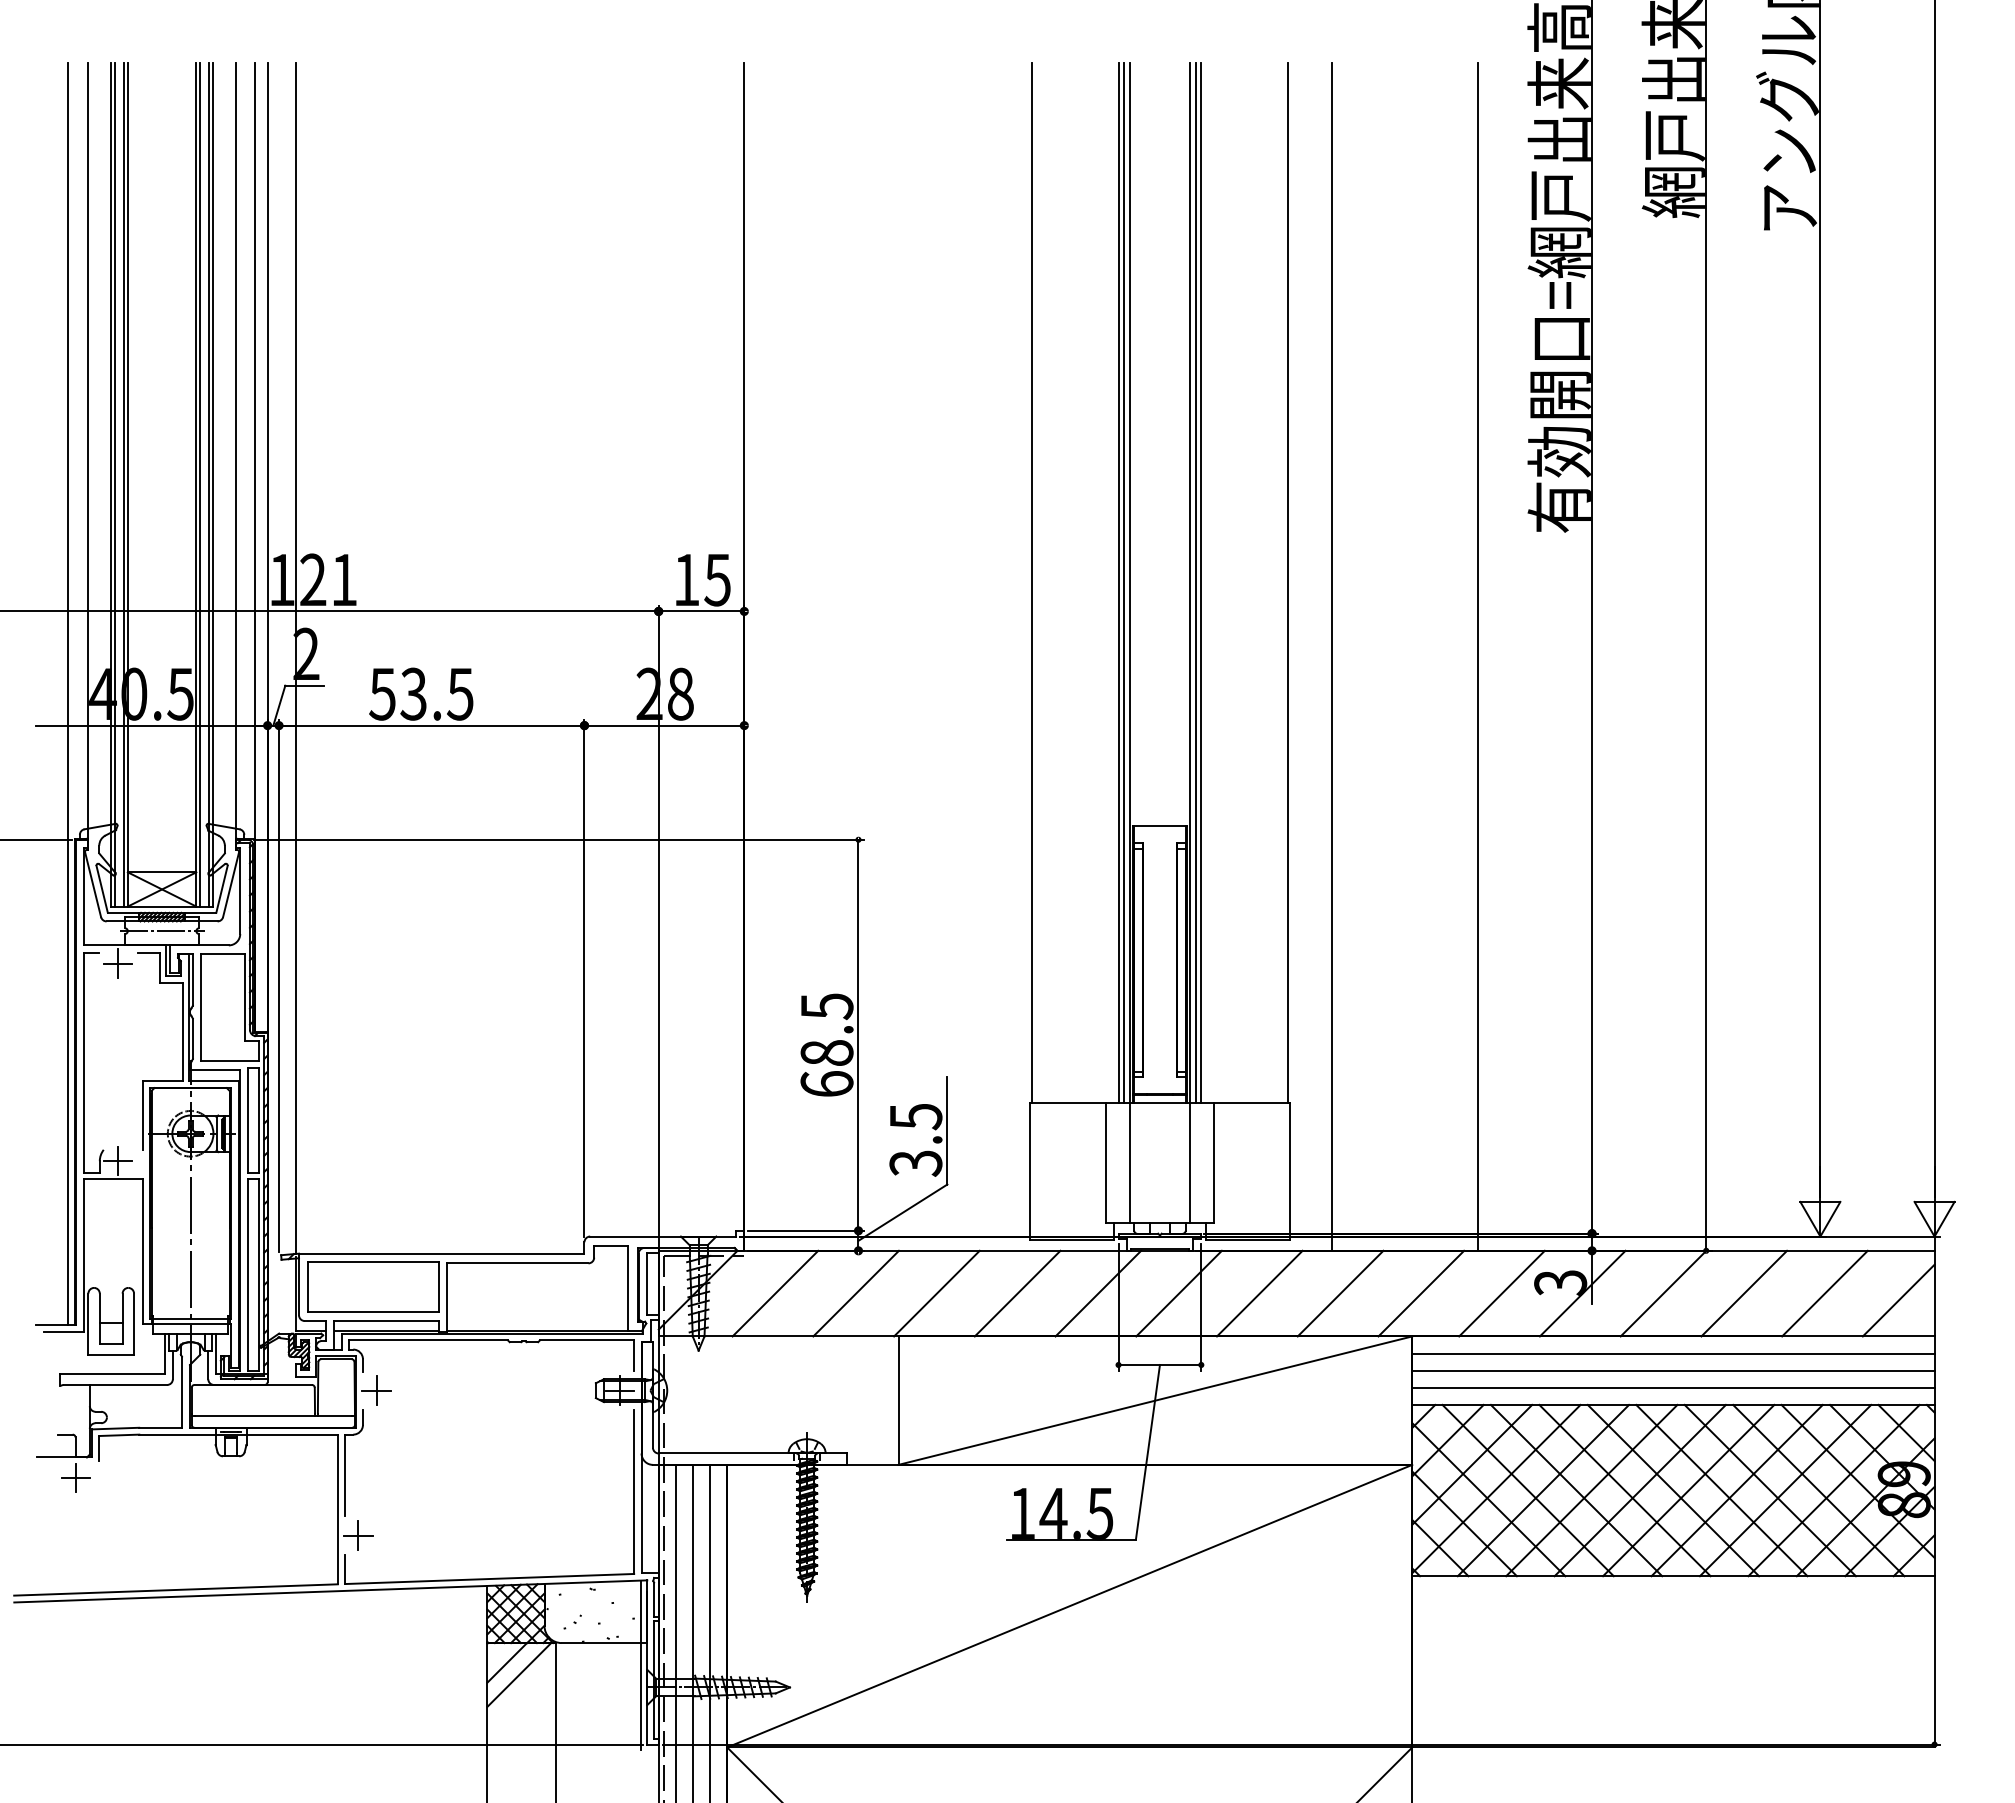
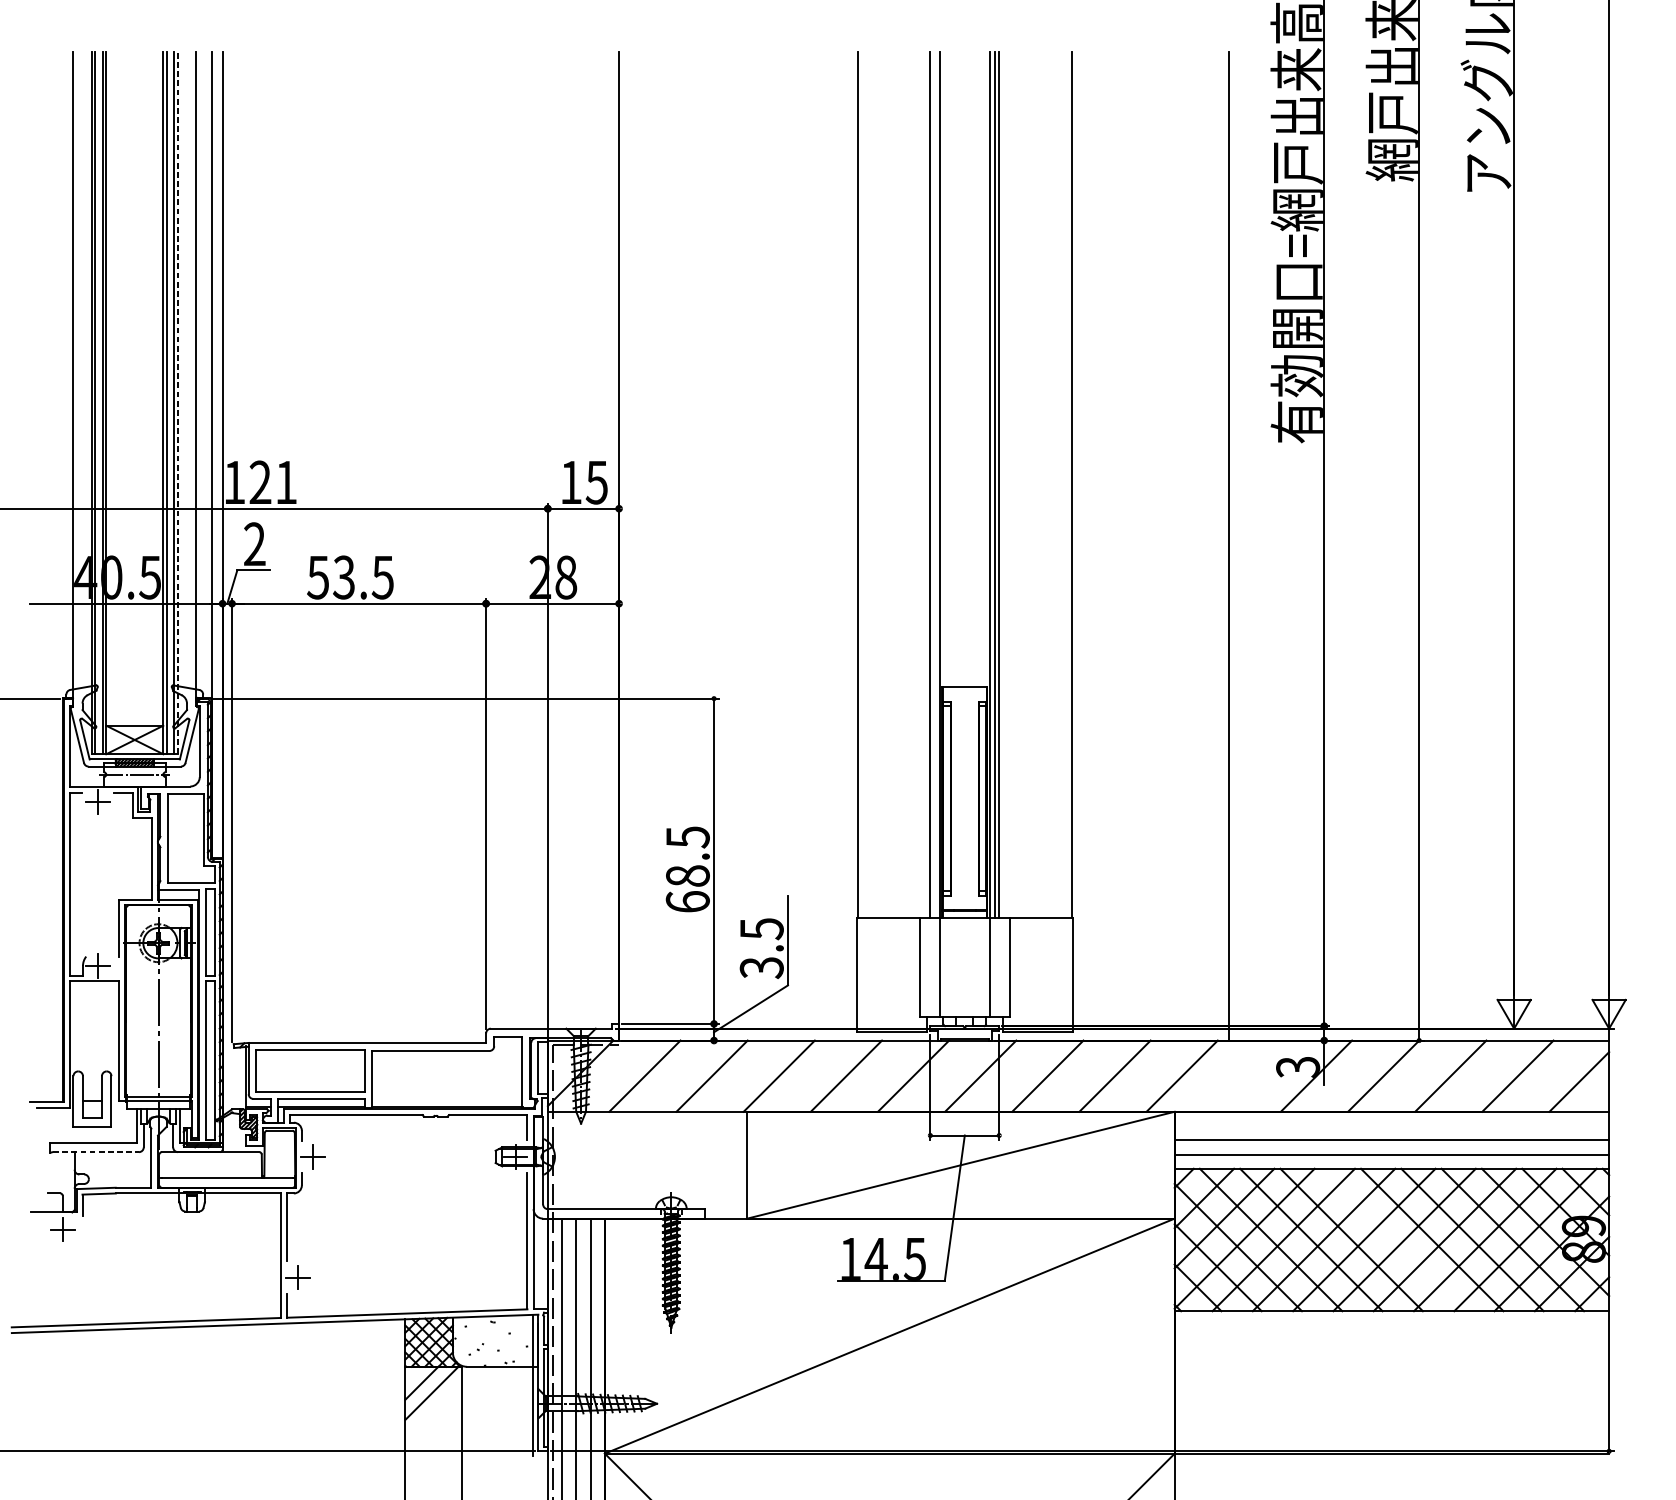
line: (213, 484) -> (177, 403), solid -> dashed
line: (1124, 582) -> (935, 484), removed
line: (1332, 656) -> (1108, 546), removed
line: (296, 657) -> (246, 547), removed
line: (68, 693) -> (56, 576), removed
line: (1501, 1293) -> (1248, 1076), removed
line: (1673, 1353) -> (1391, 1125), removed
line: (115, 1384) -> (96, 1151), solid -> dashed
line: (1673, 1490) -> (1391, 1239), removed

